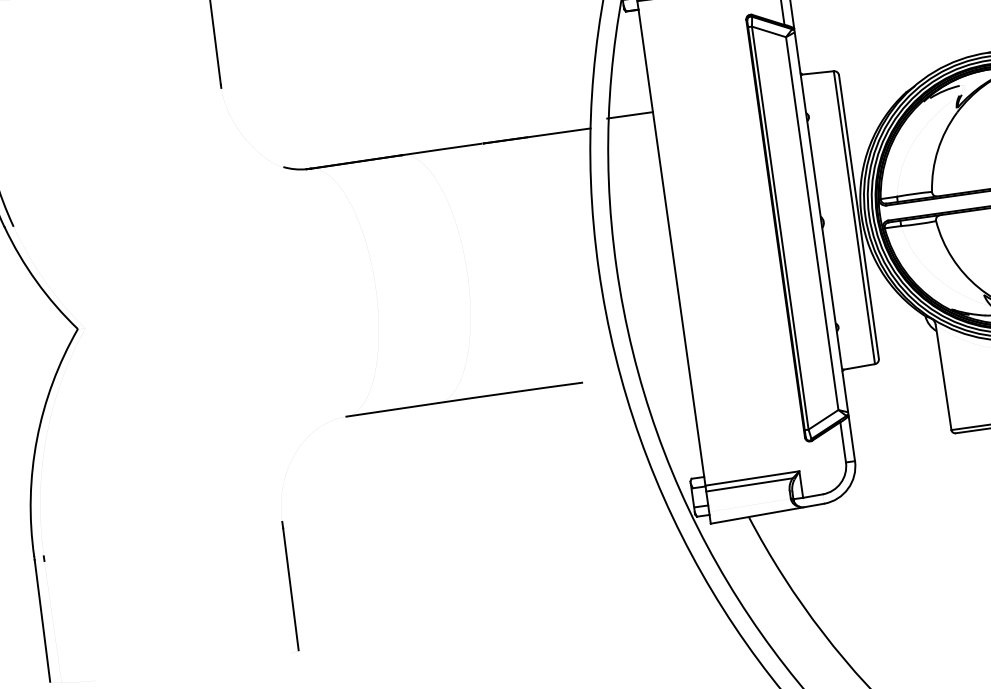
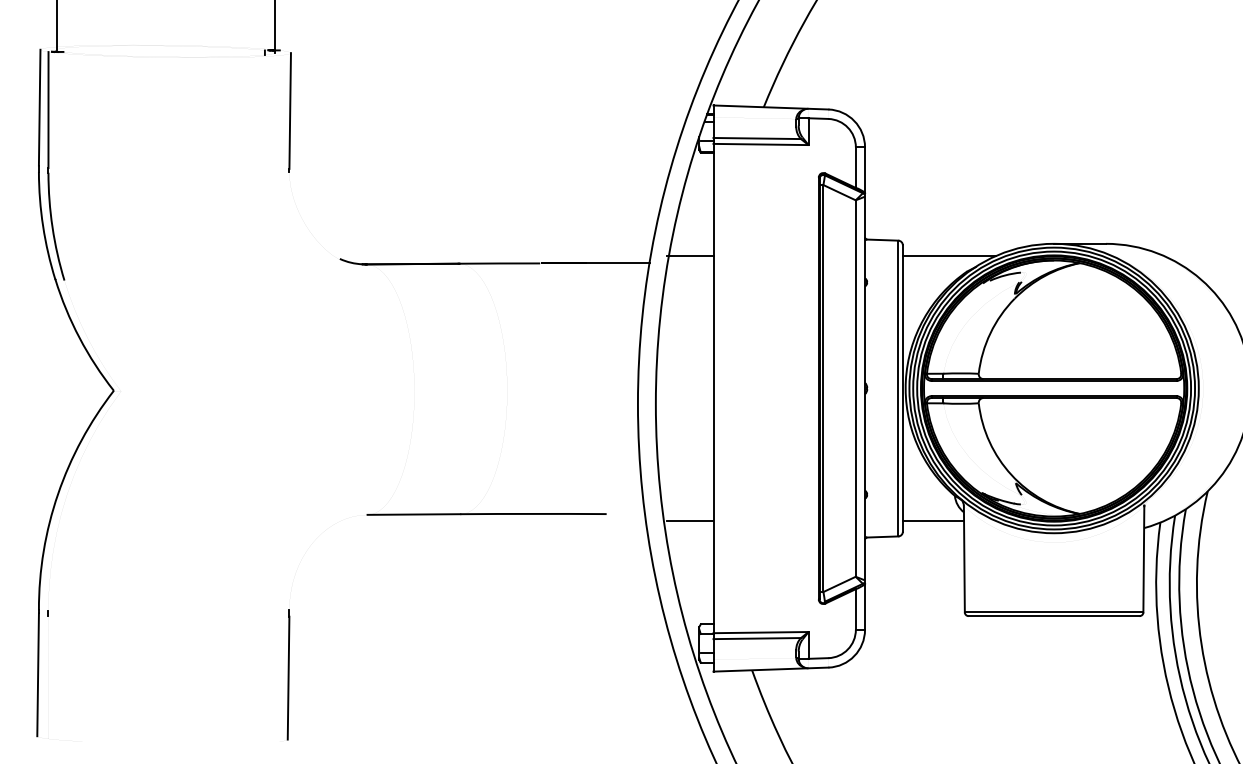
line: (886, 78) -> (949, 255), added
line: (907, 344) -> (933, 521), added
line: (666, 378) -> (689, 521), added

